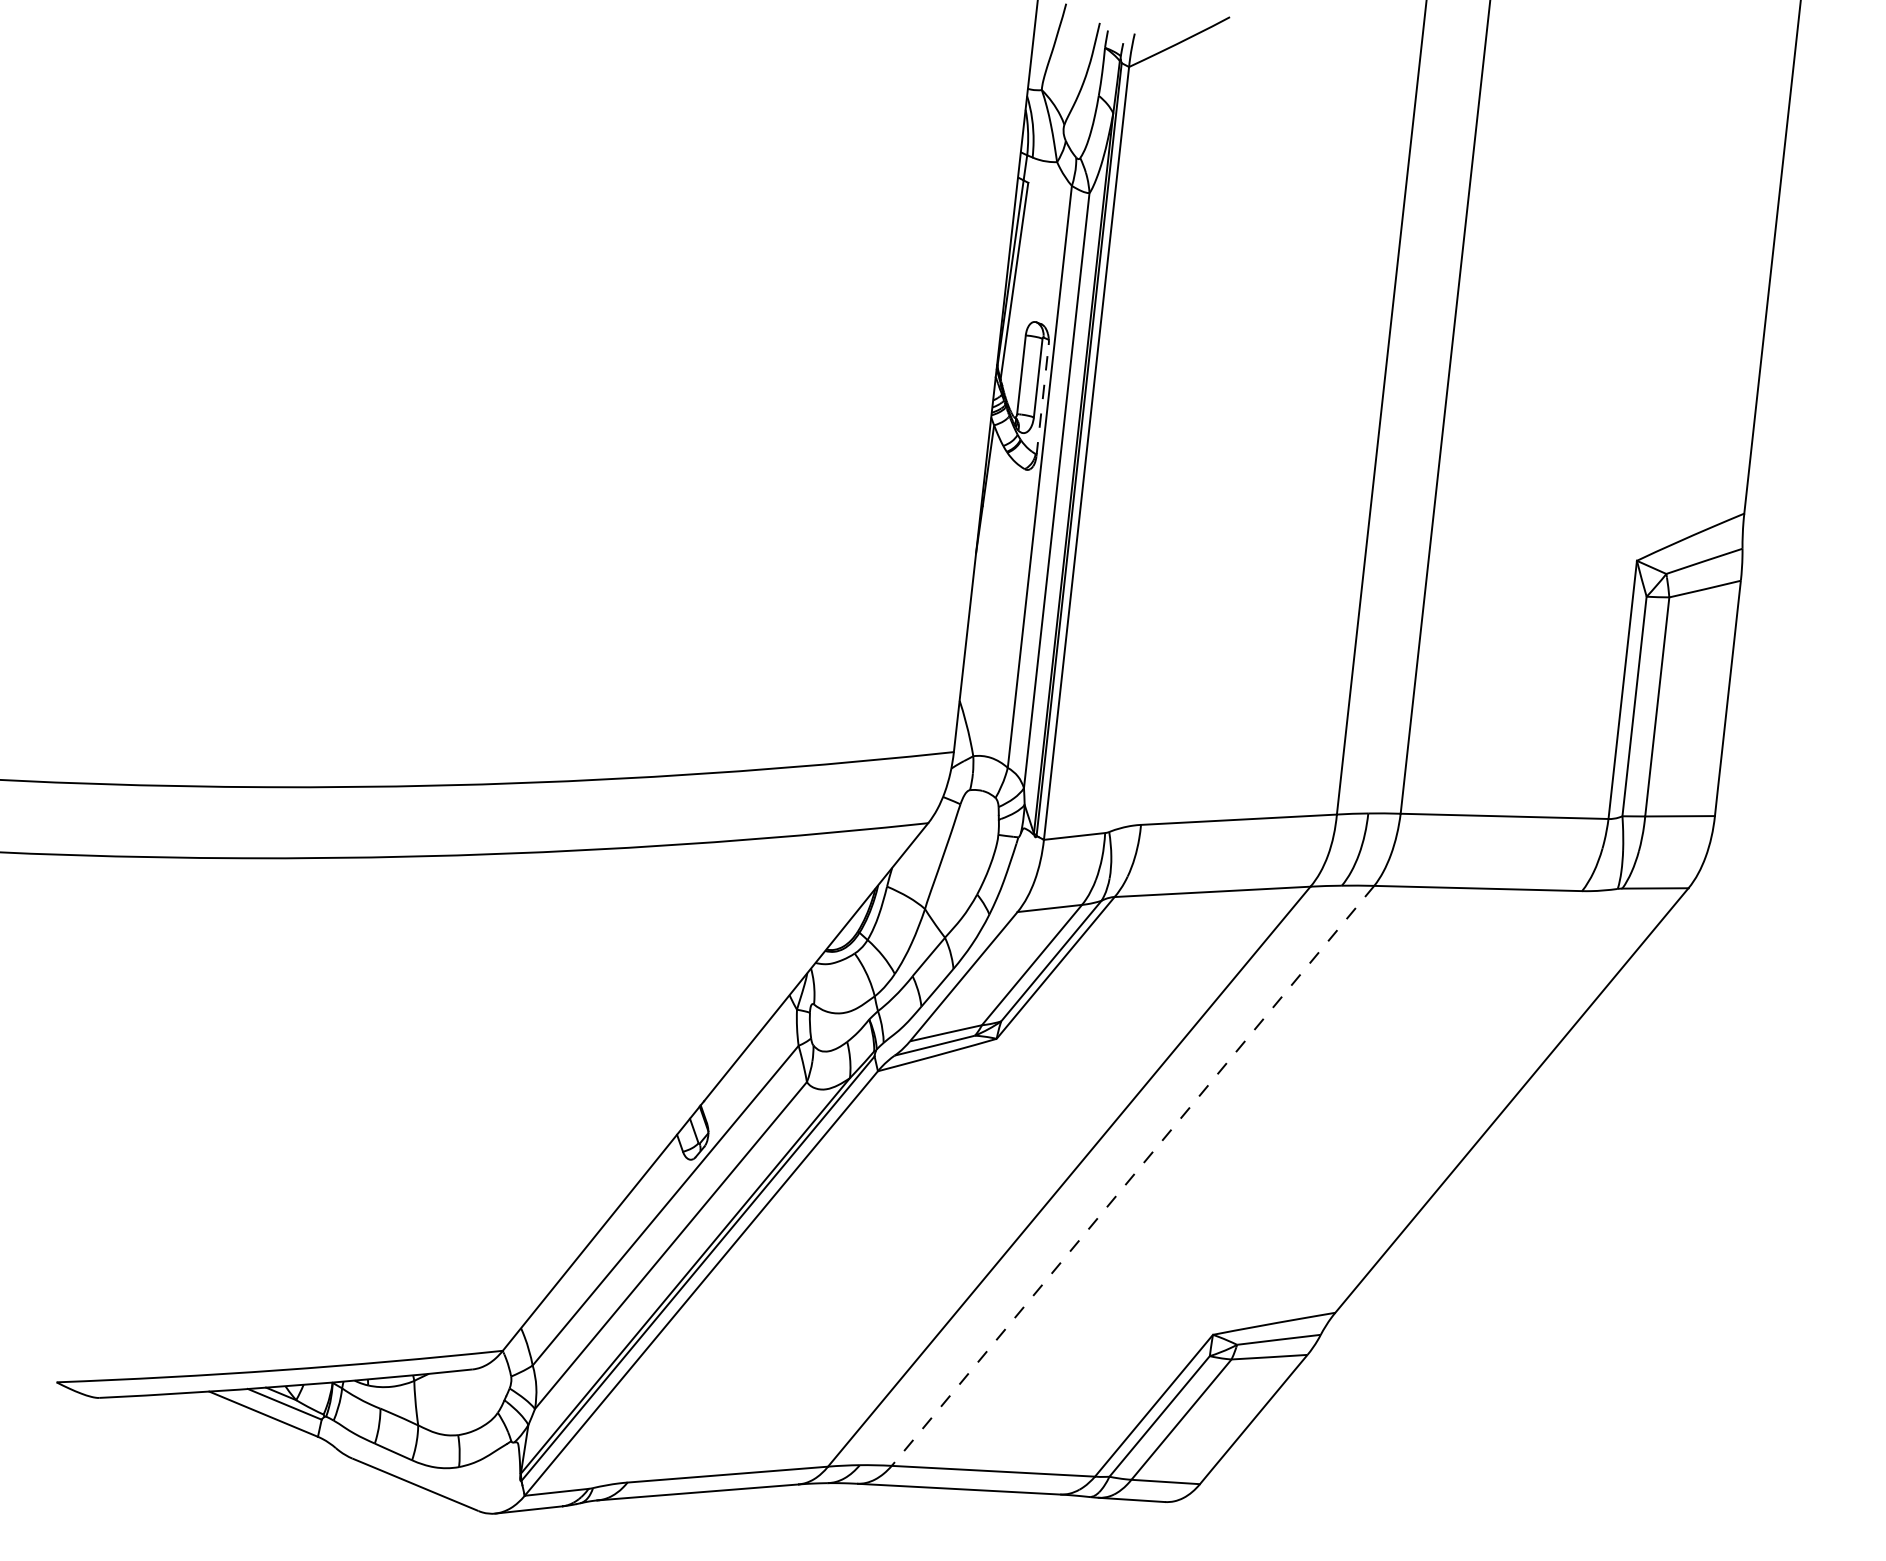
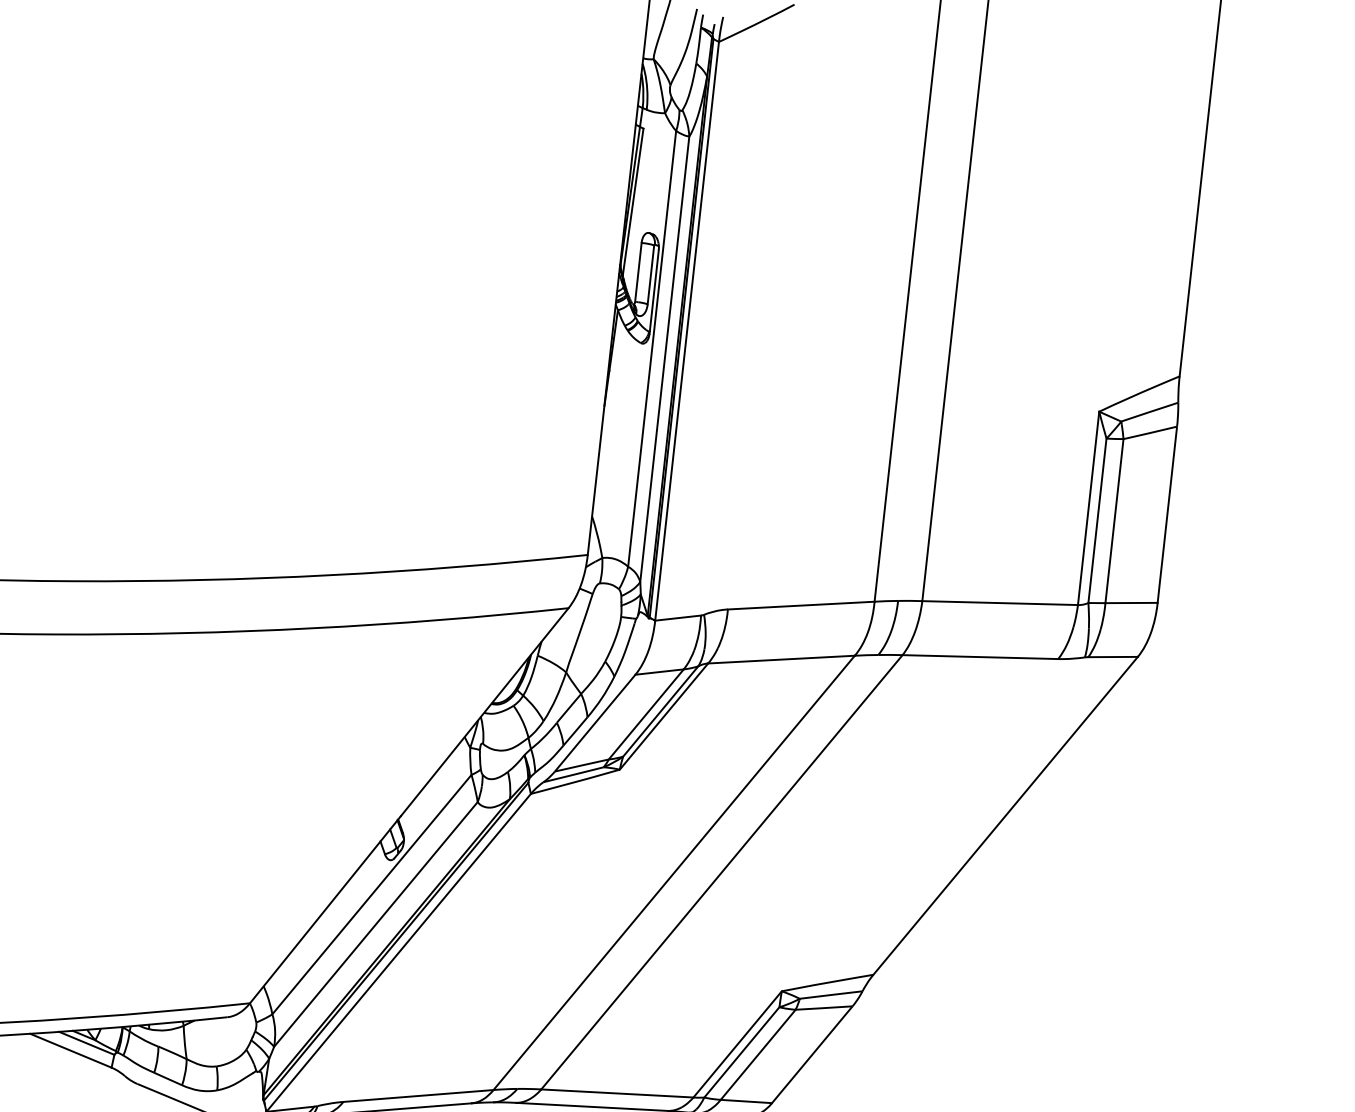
line: (1042, 400) -> (654, 291), dashed -> solid
line: (1132, 1176) -> (721, 872), dashed -> solid

